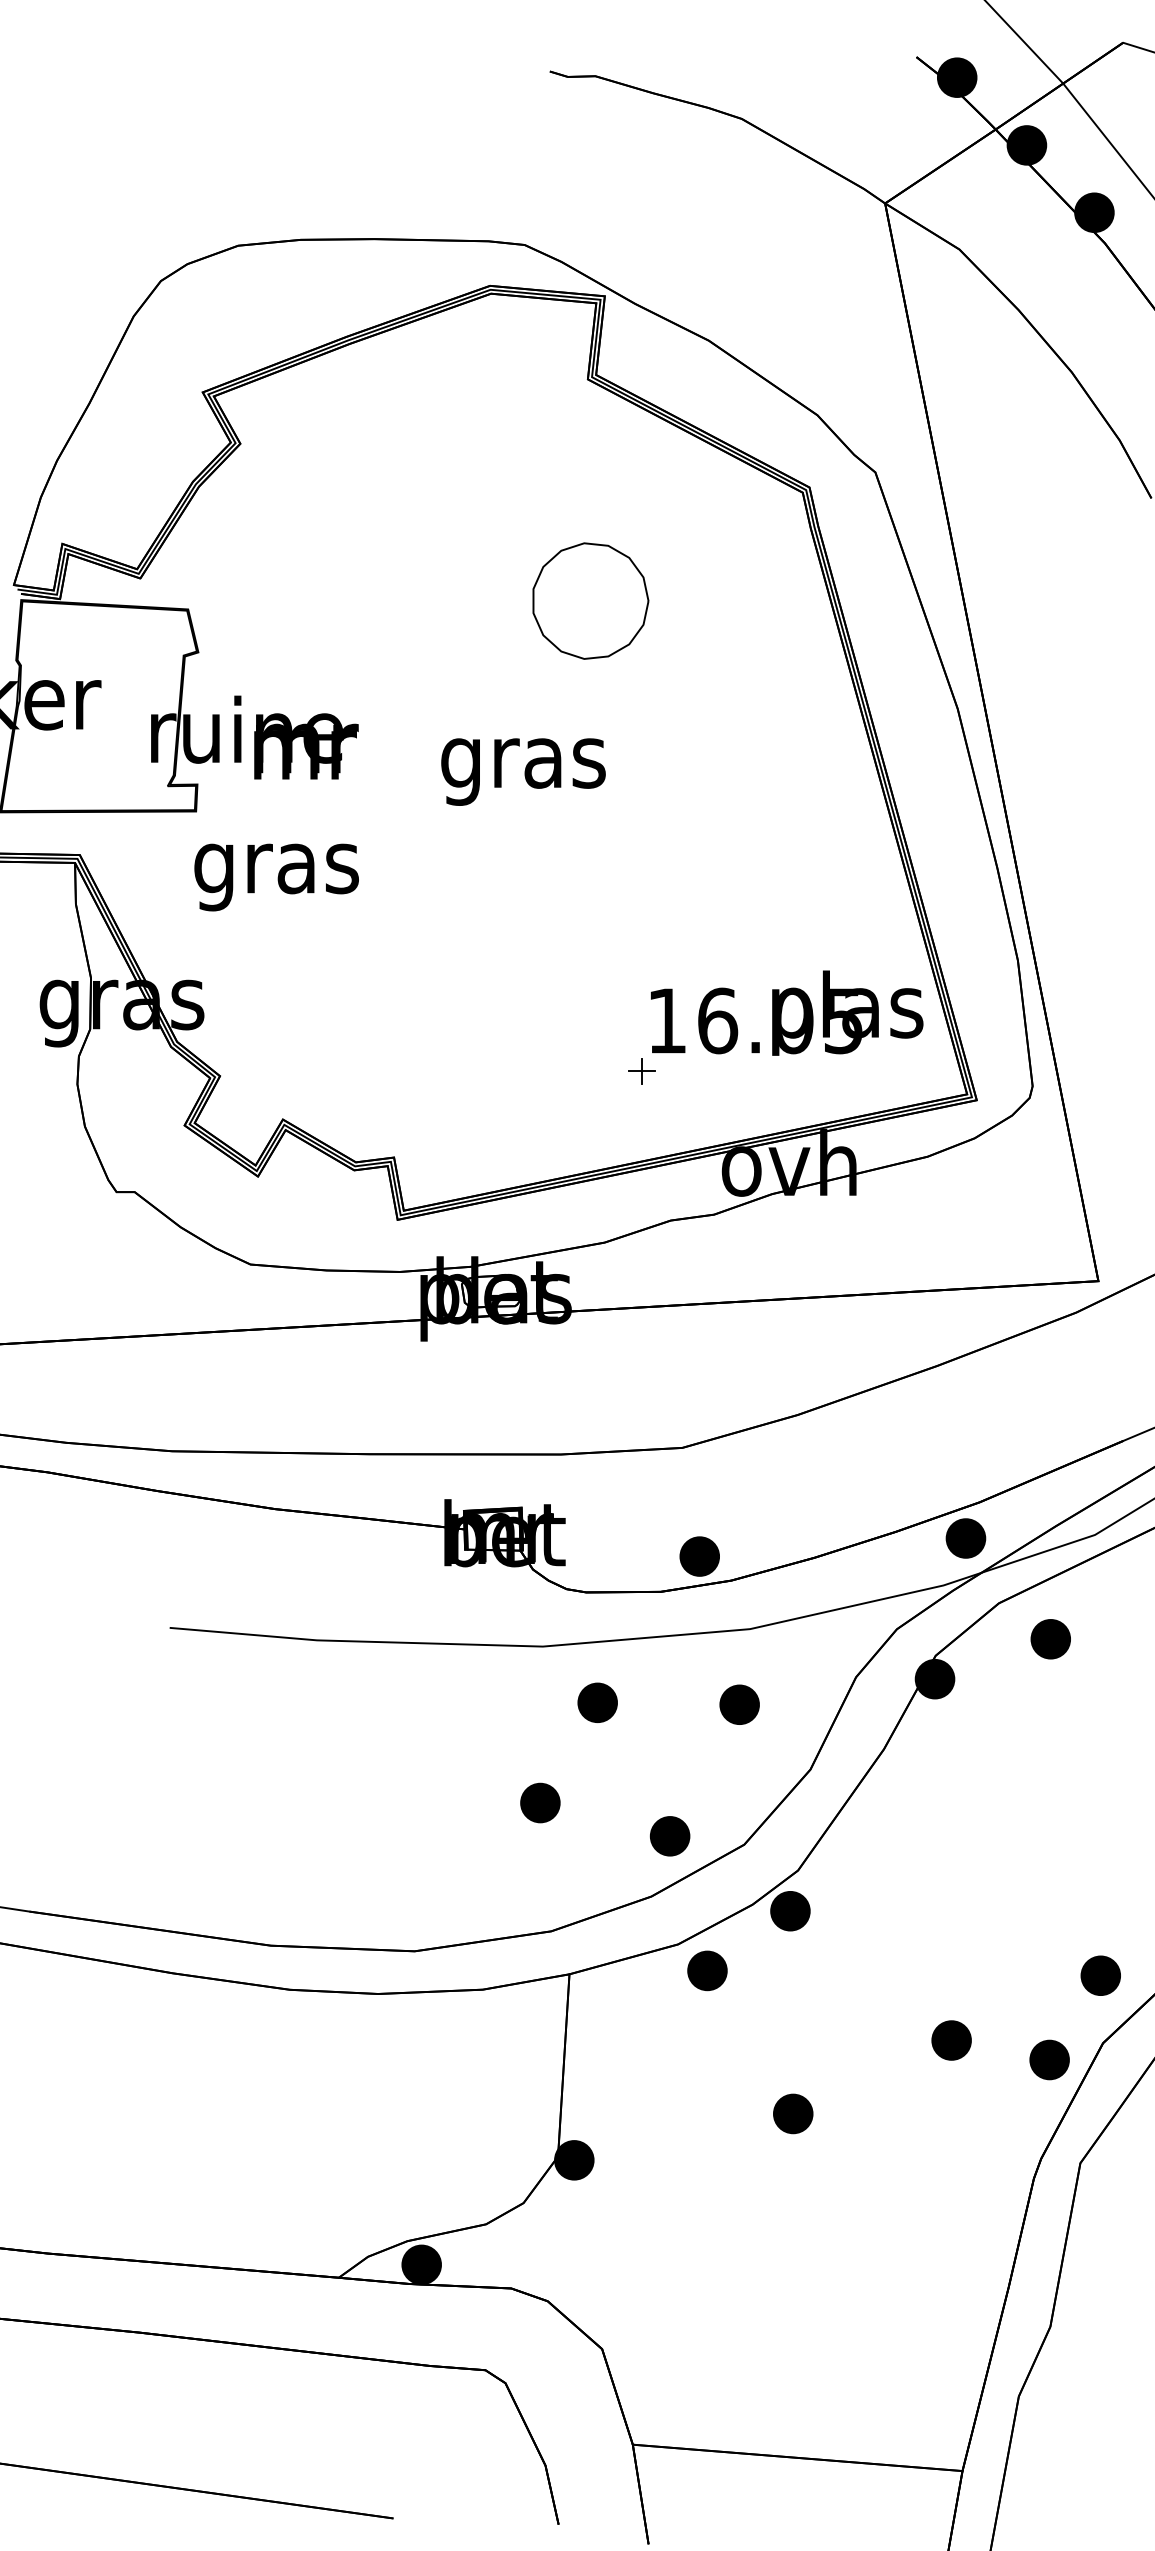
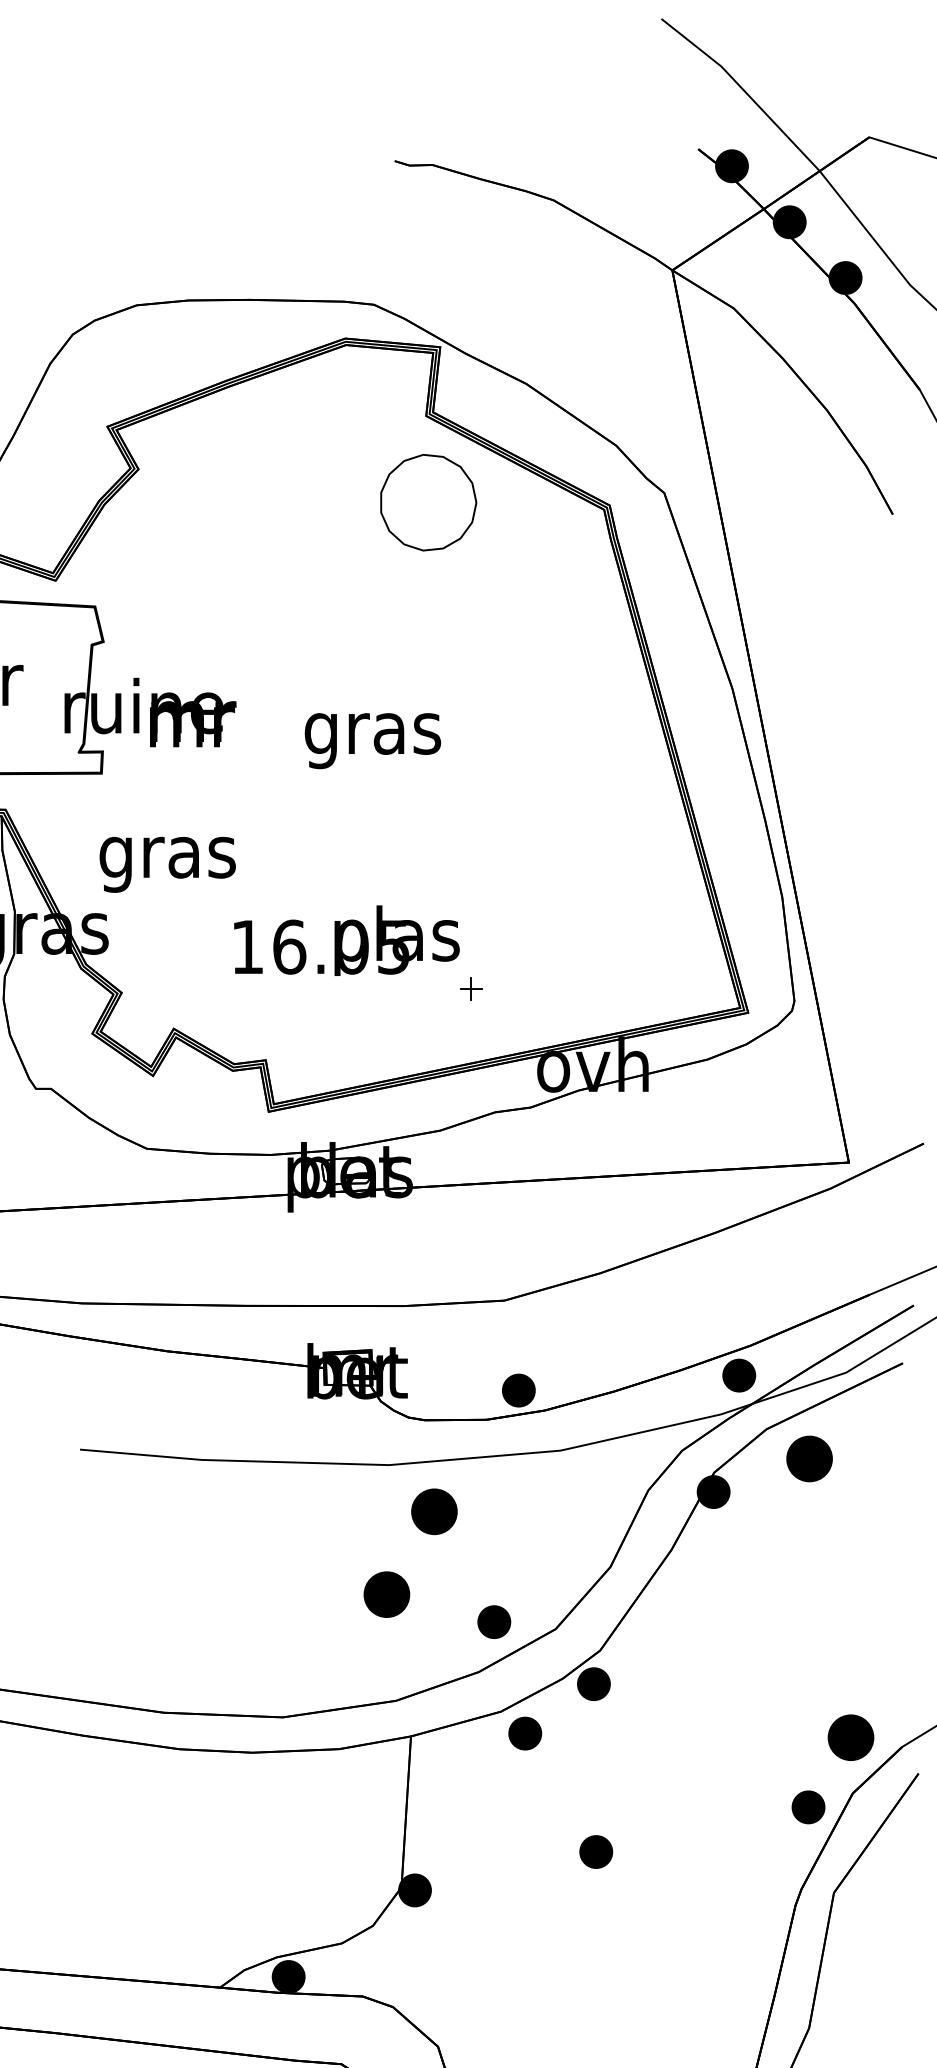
part: (590, 600) -> (428, 502), moved
text: (276, 877) -> (167, 864), moved
text: (787, 1012) -> (347, 940), moved
part: (1050, 1639) -> (809, 1459), size x1.4
part: (597, 1702) -> (434, 1511), size x1.4
part: (739, 1704) -> (551, 1513), removed
part: (540, 1802) -> (387, 1594), size x1.4
part: (1100, 1975) -> (850, 1737), size x1.4
part: (951, 2040) -> (727, 1791), removed

